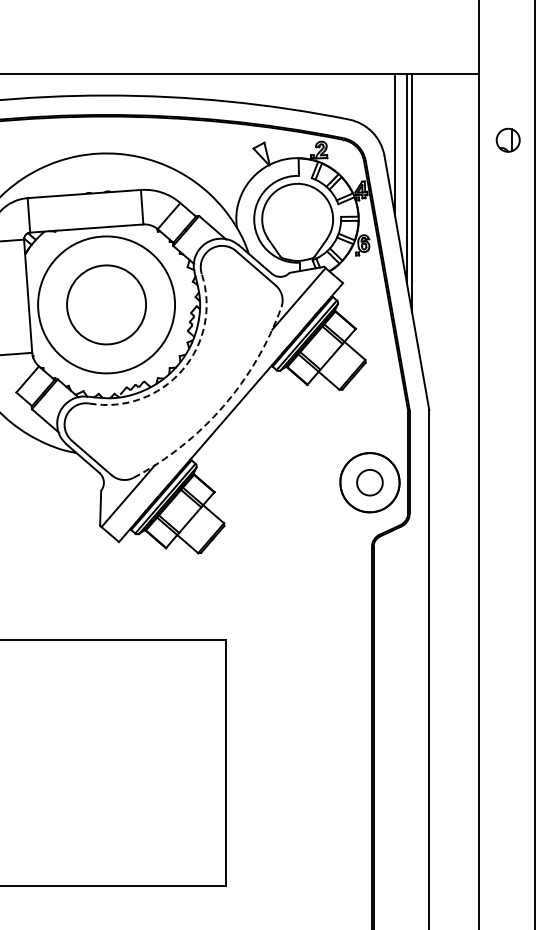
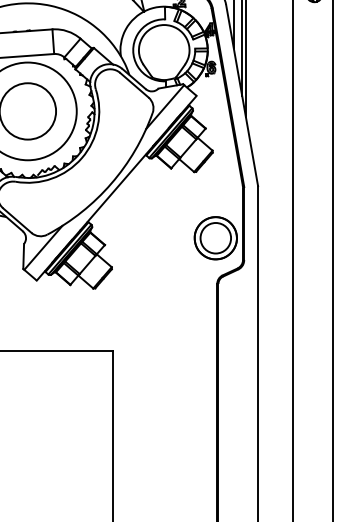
arc: (182, 370) -> (82, 158), dashed -> solid
arc: (223, 406) -> (111, 183), dashed -> solid
circle: (369, 482) -> (215, 238), size x1.67

